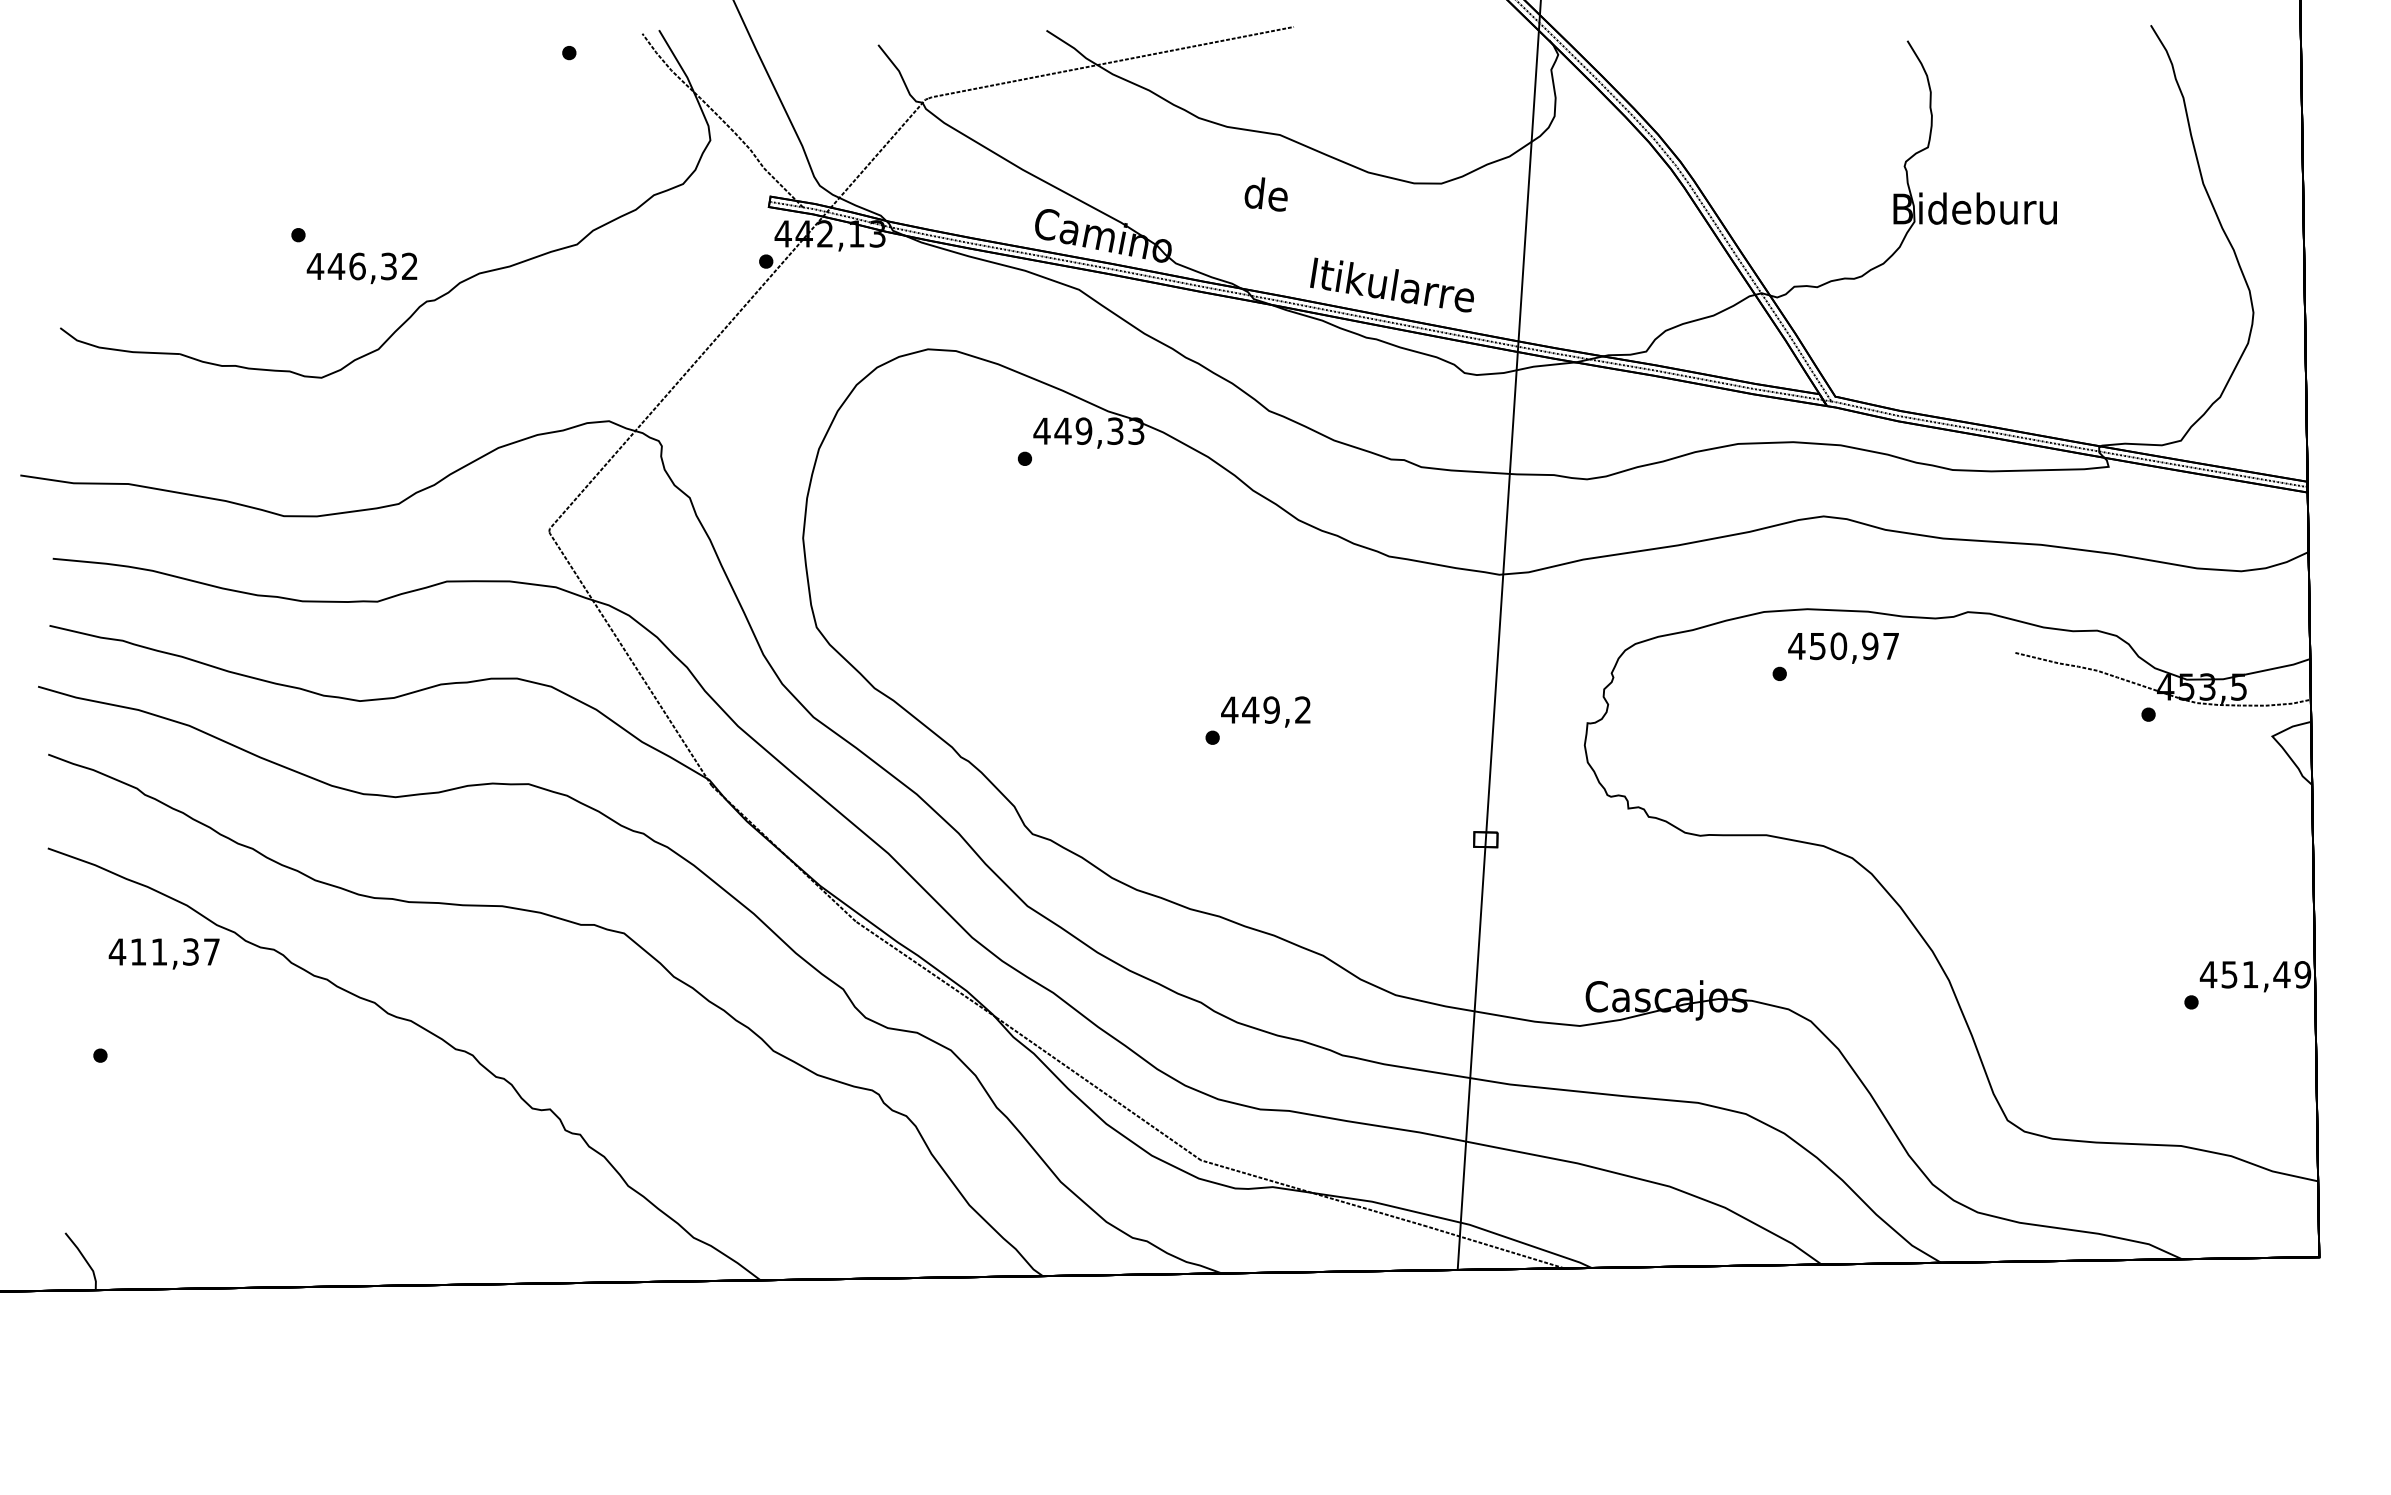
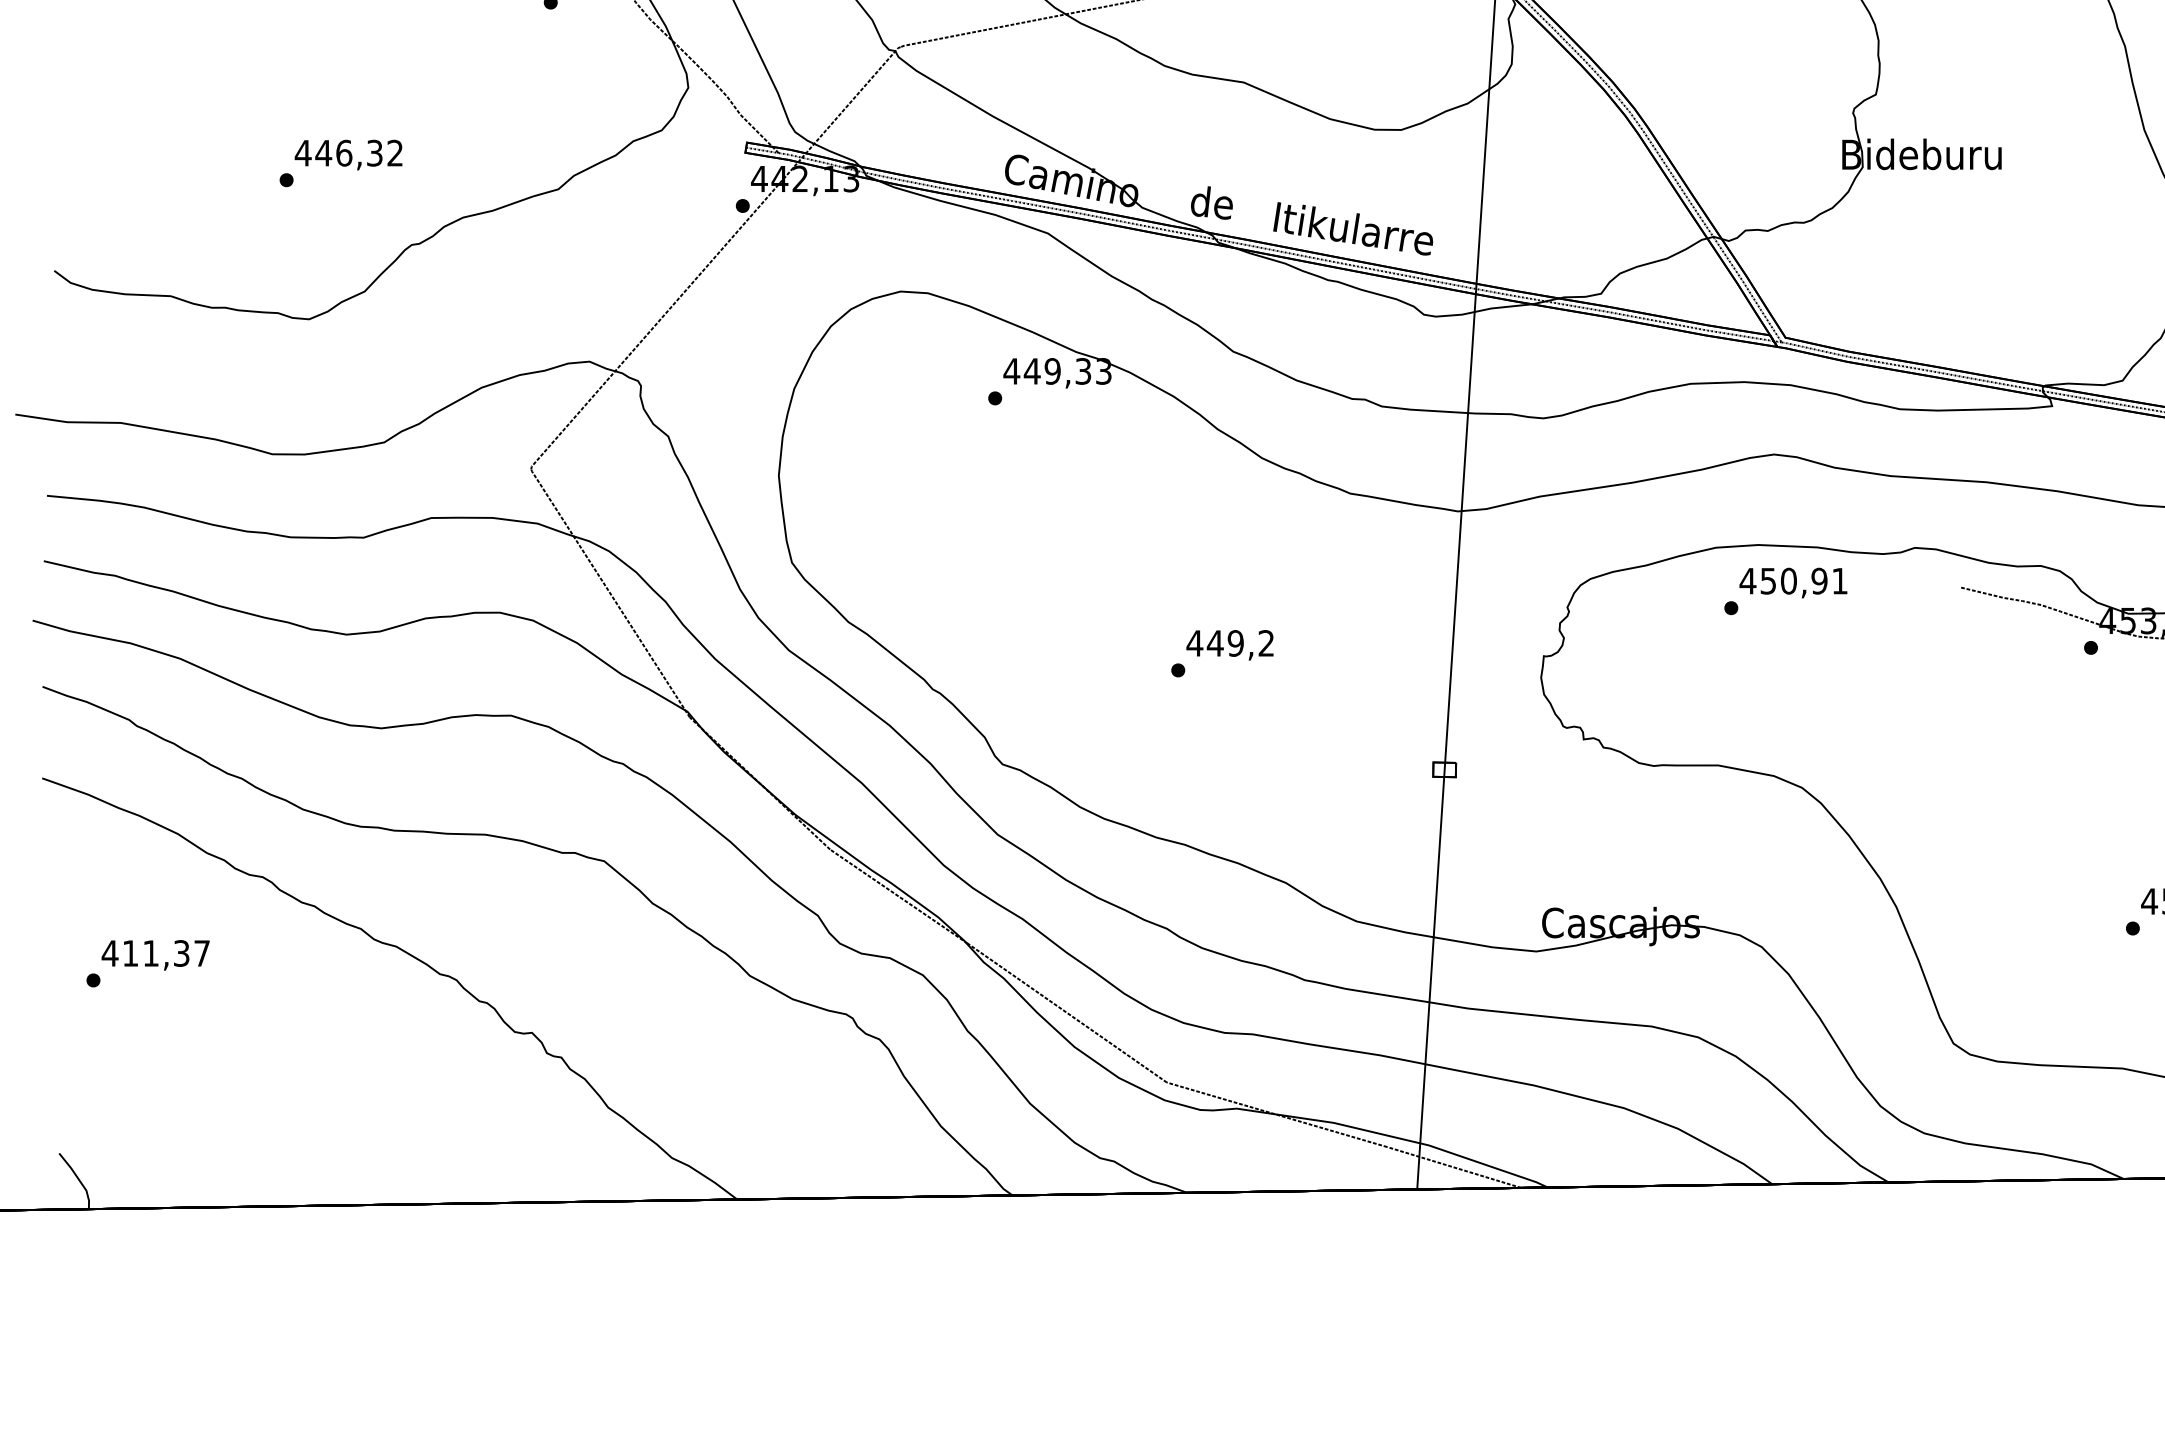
text: (1265, 194) -> (1211, 202), moved
text: (361, 268) -> (348, 155), moved
text: (1890, 646) -> (1839, 581), 450,97 -> 450,91
text: (163, 953) -> (154, 954), moved

